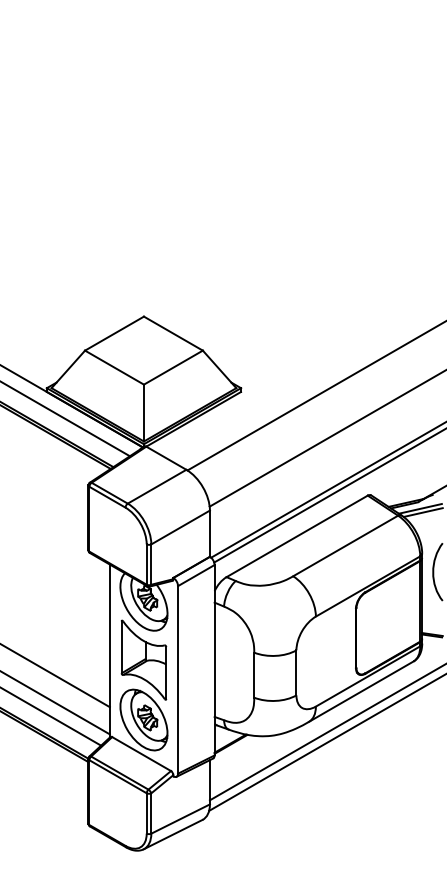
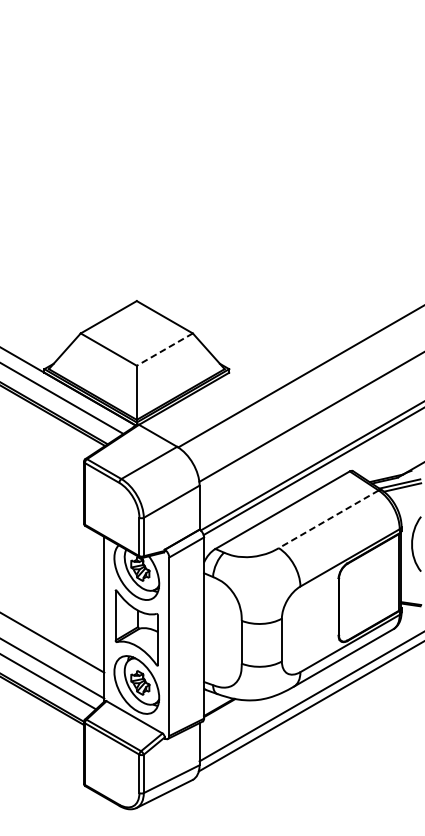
line: (172, 367) -> (163, 349), solid -> dashed
line: (345, 545) -> (328, 518), solid -> dashed

